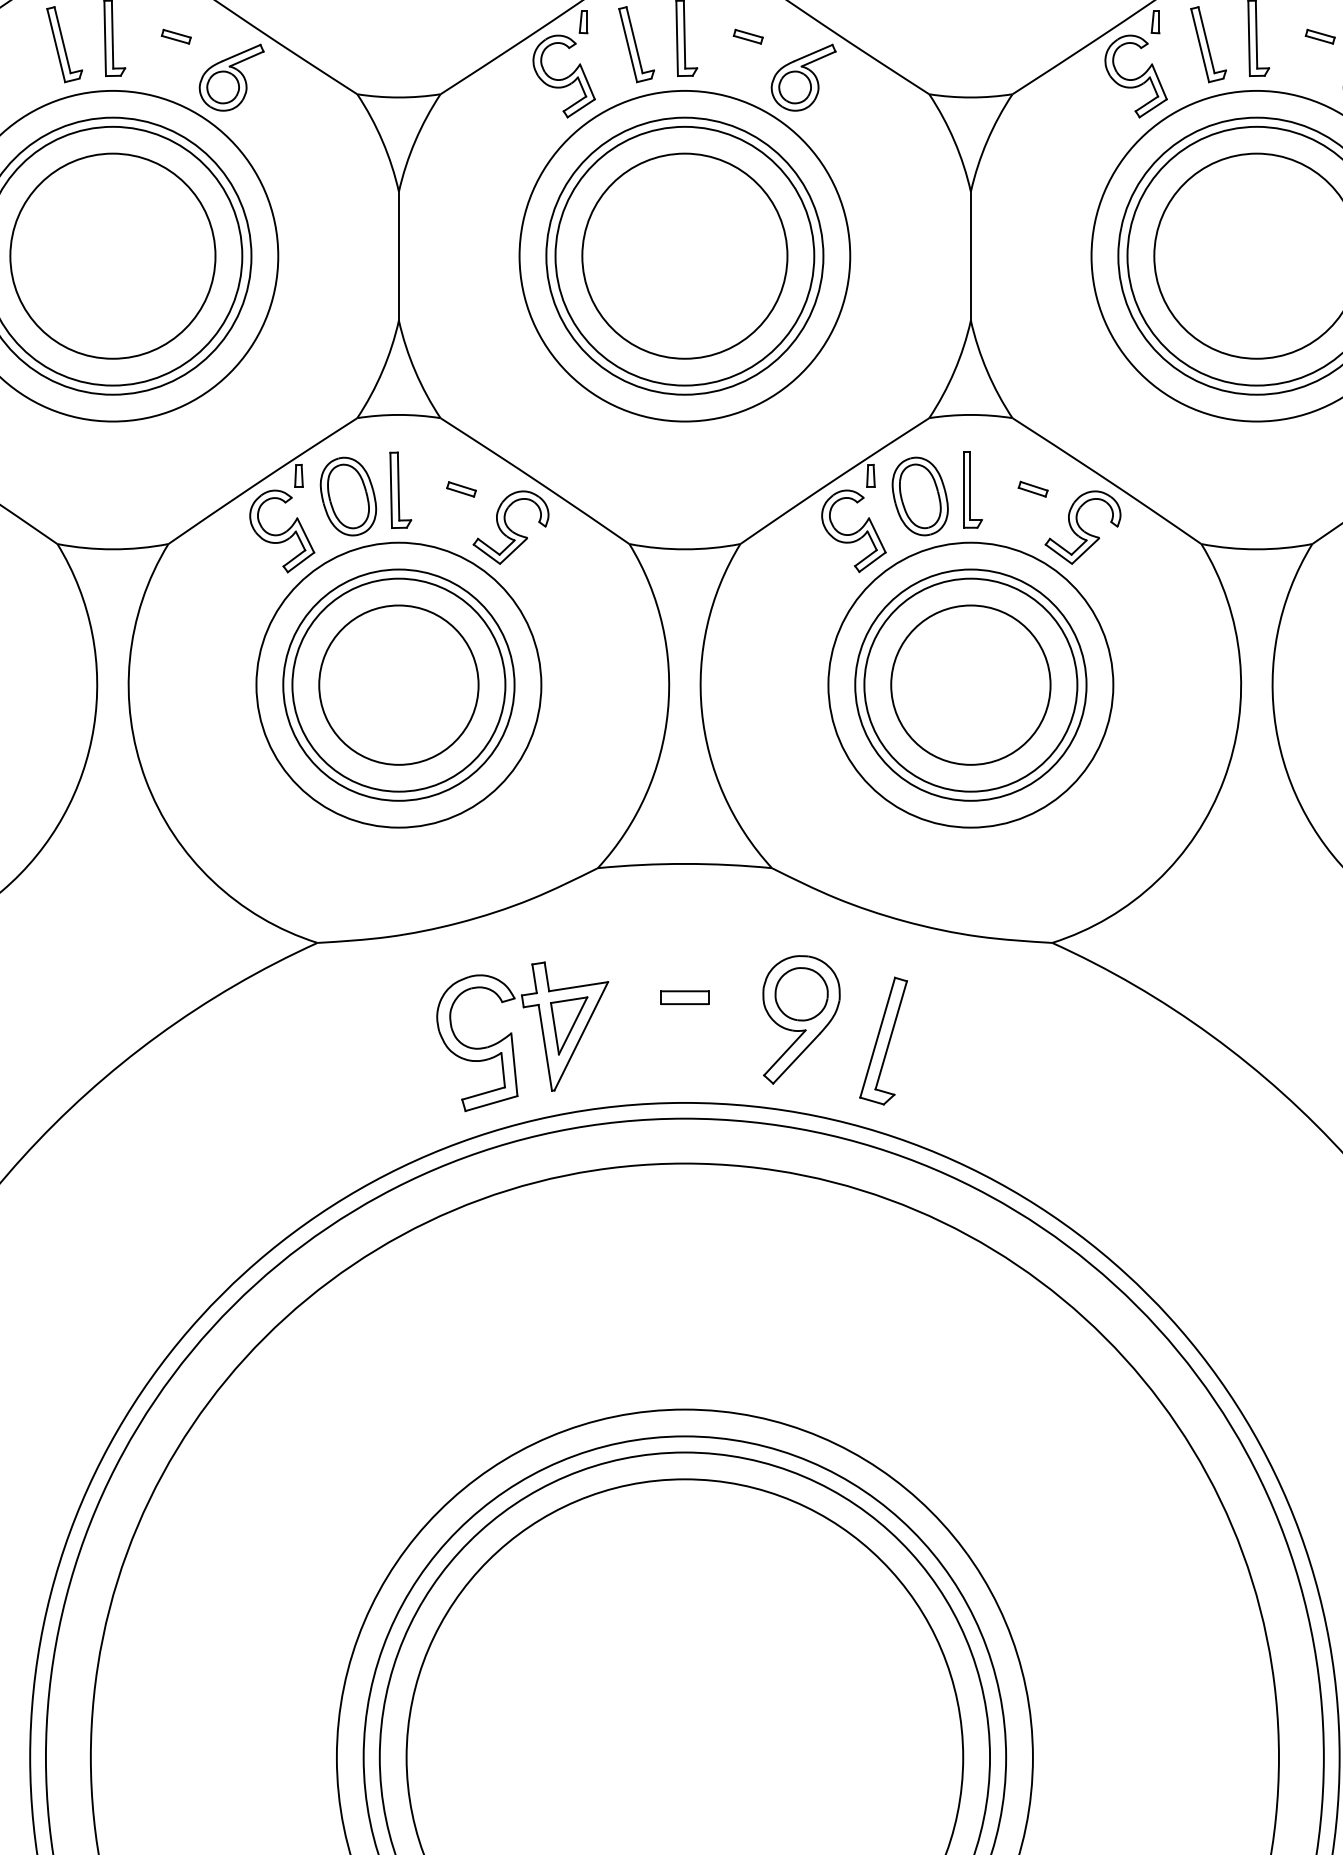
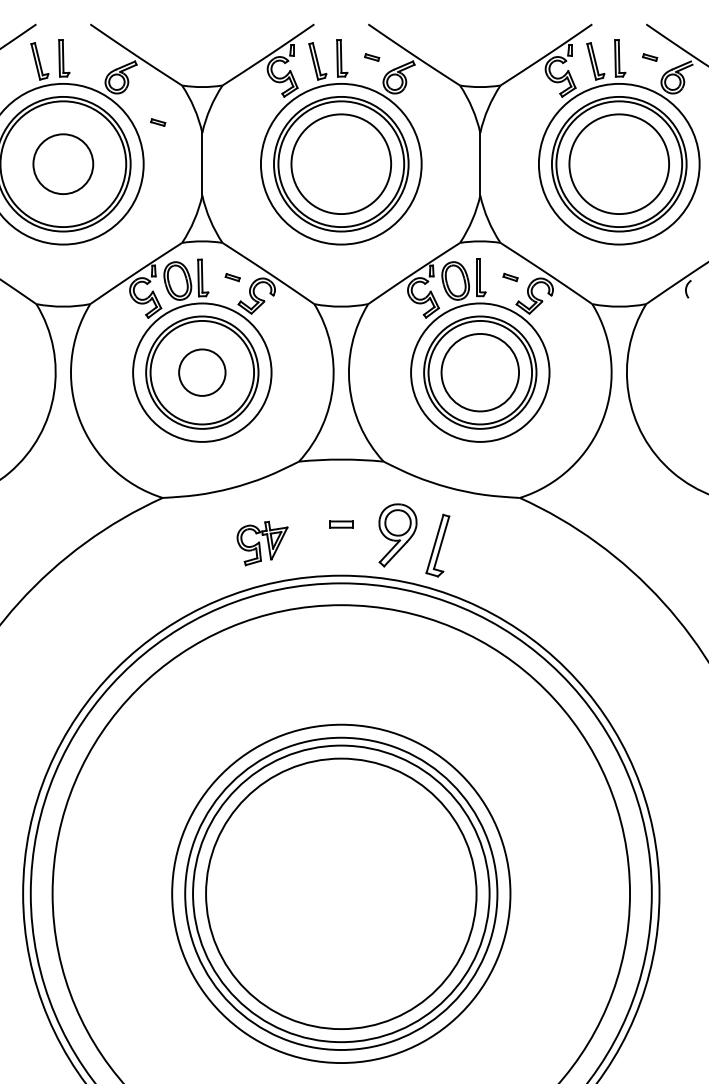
part: (177, 36) -> (158, 122), moved
circle: (113, 256) -> (63, 164), size x0.6
circle: (399, 684) -> (202, 372), size x0.6
part: (522, 1036) -> (262, 543), size x0.6

